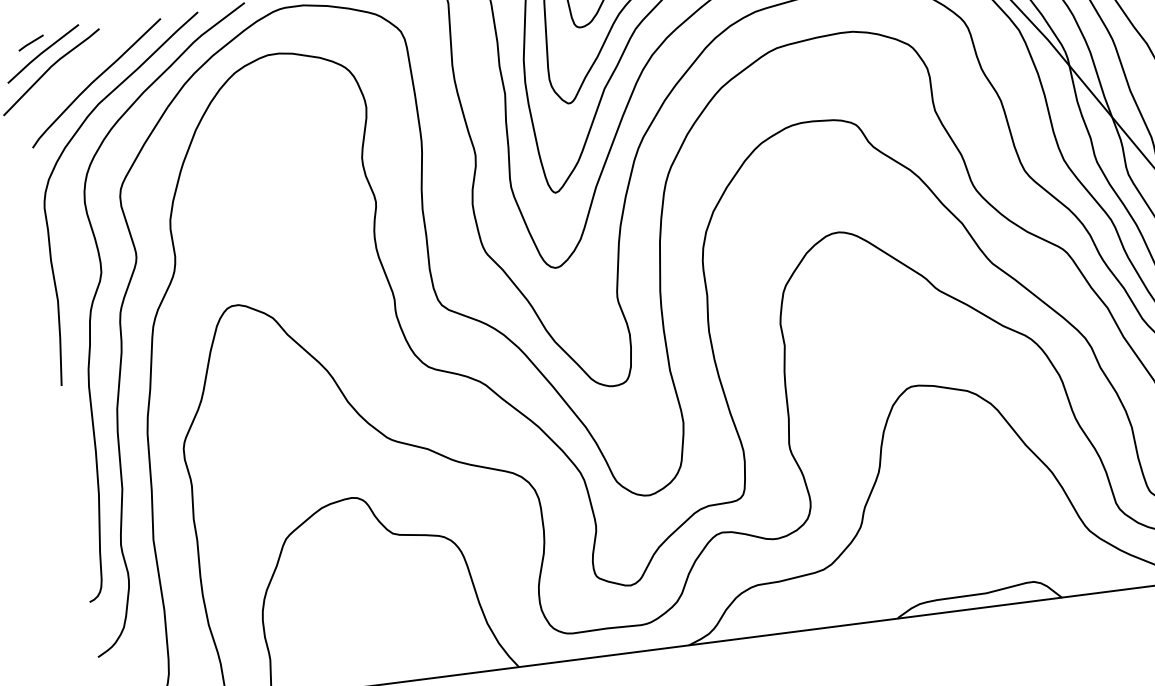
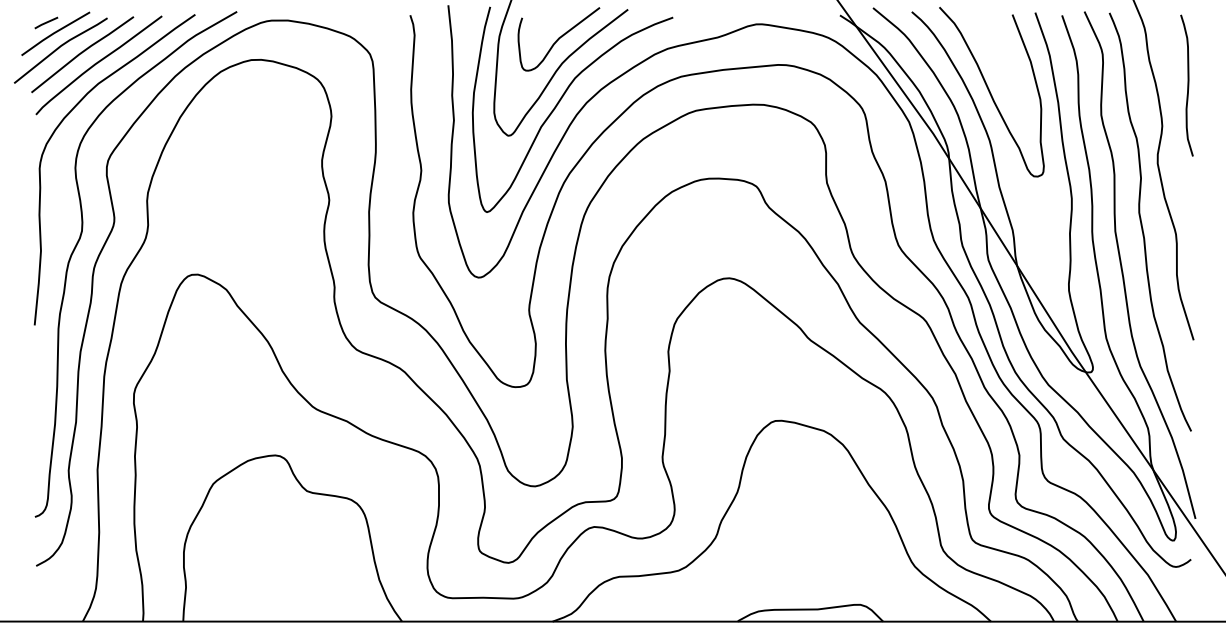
line: (76, 72) -> (82, 53), added

